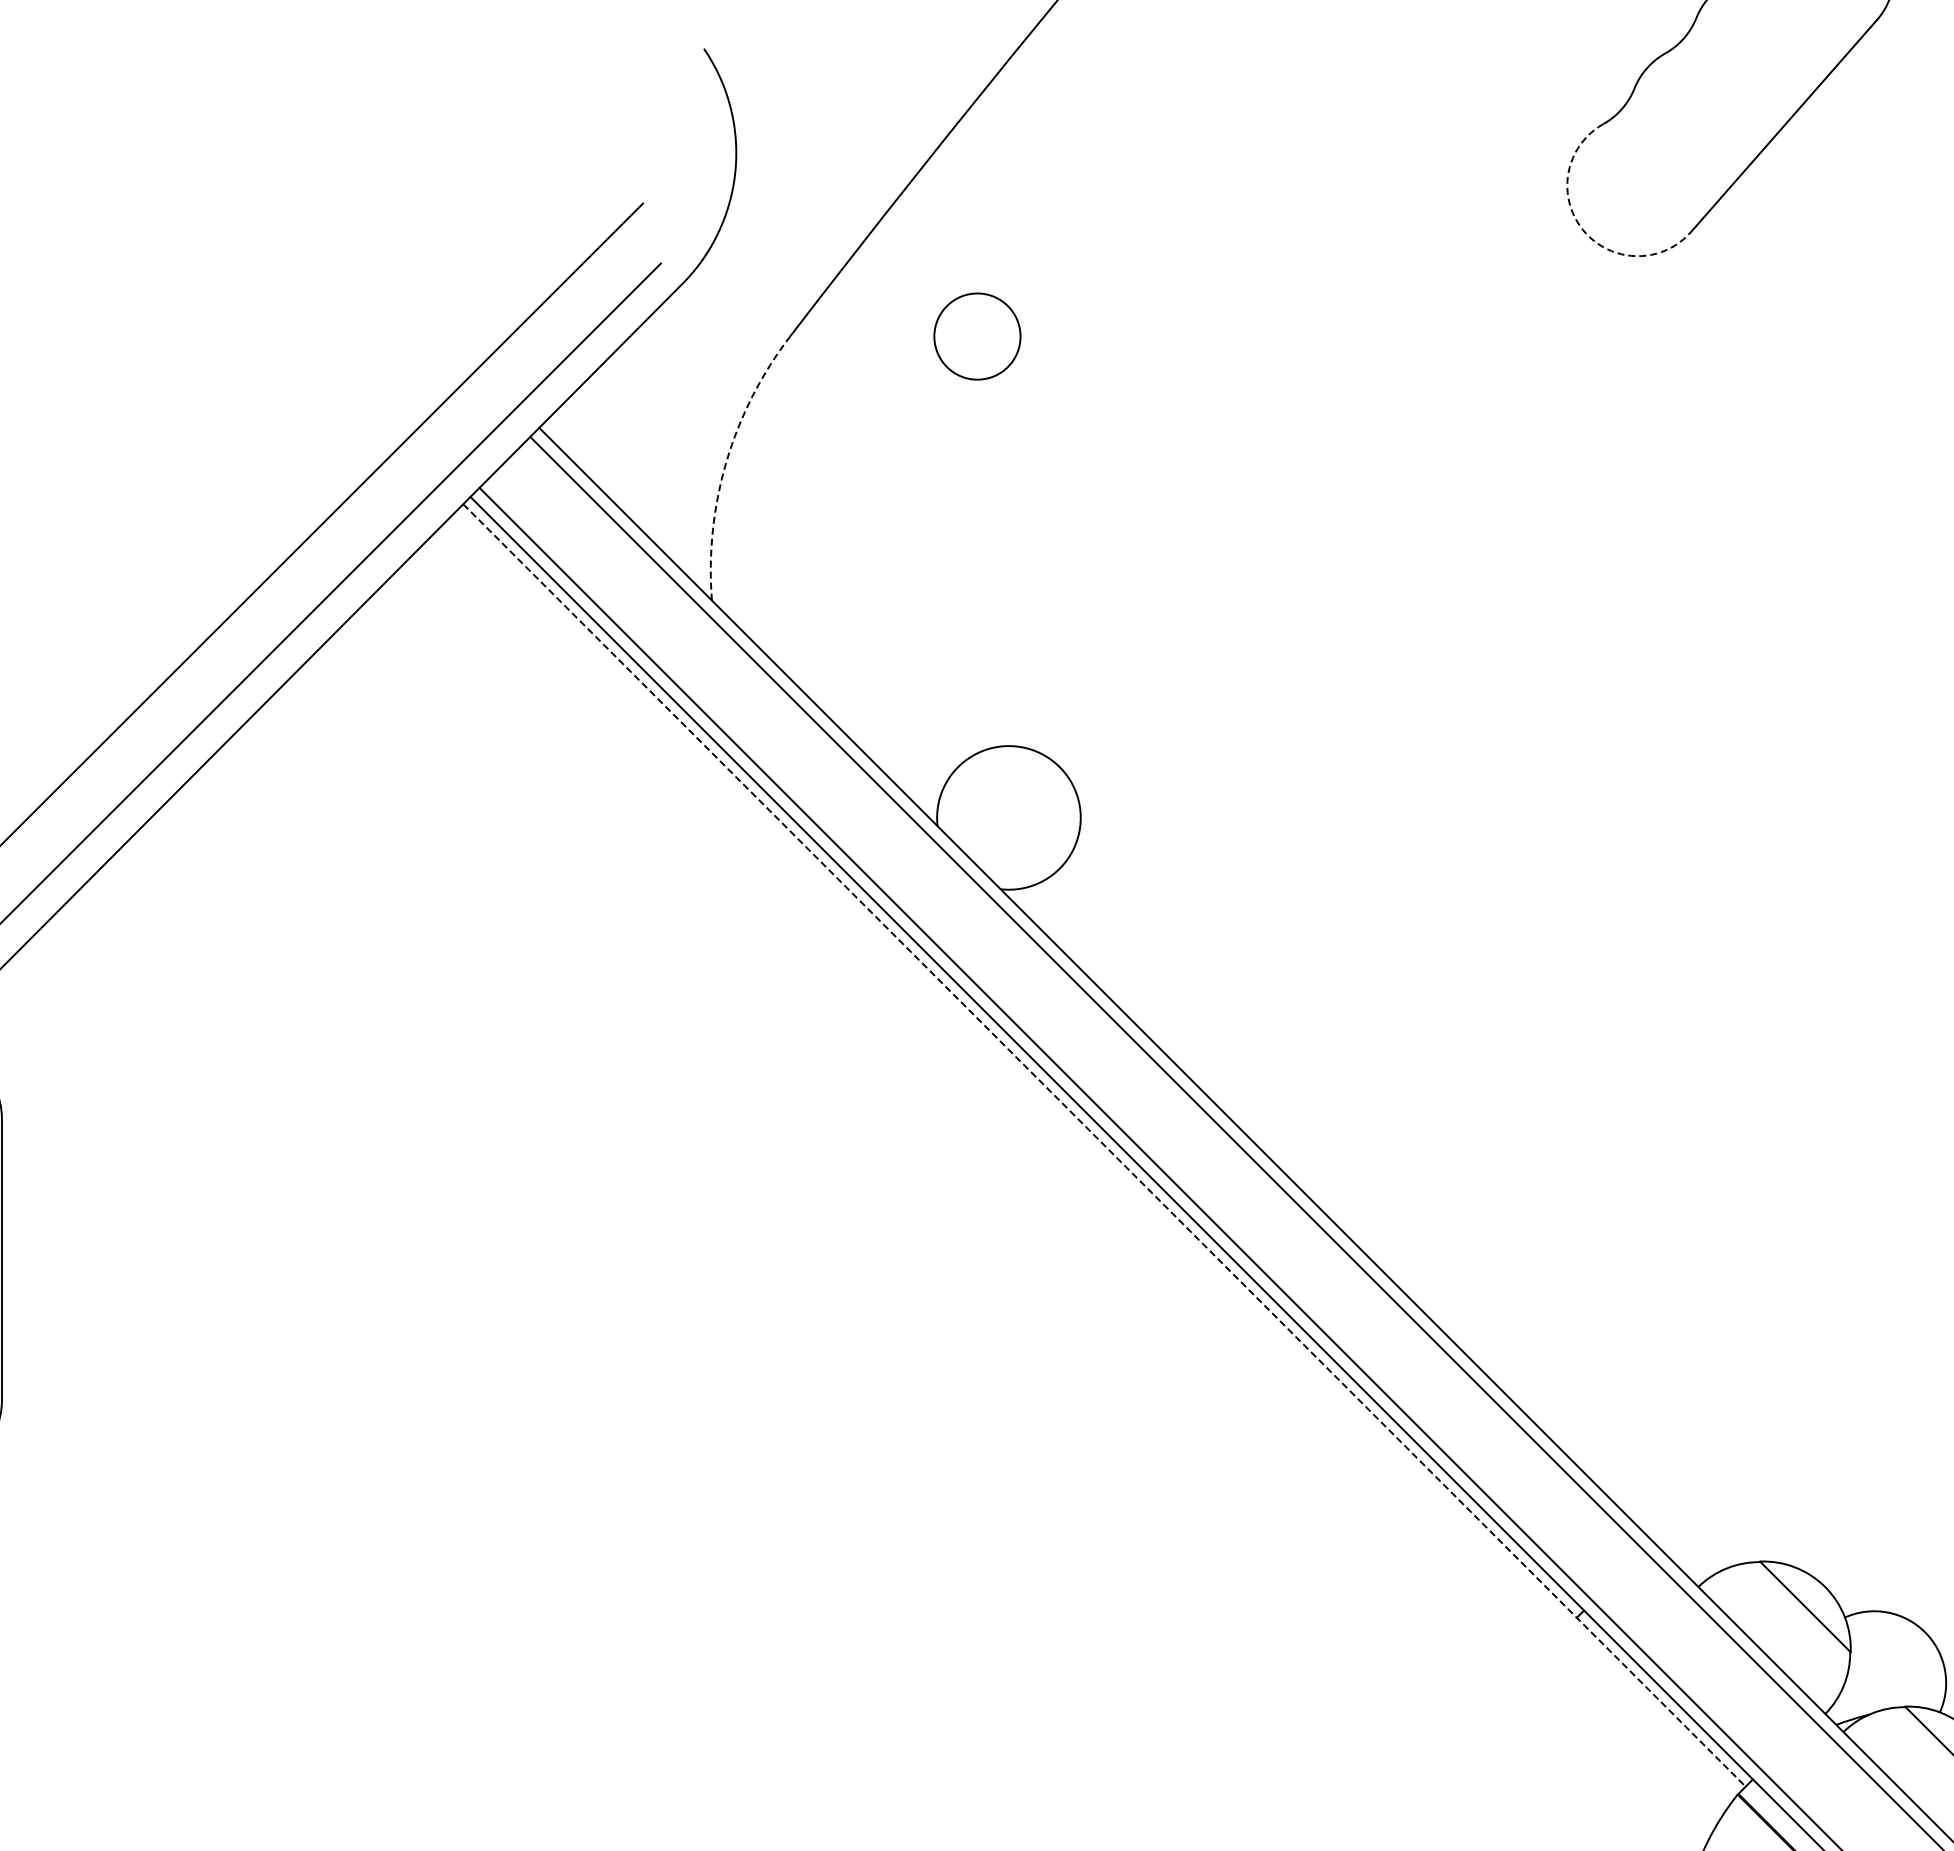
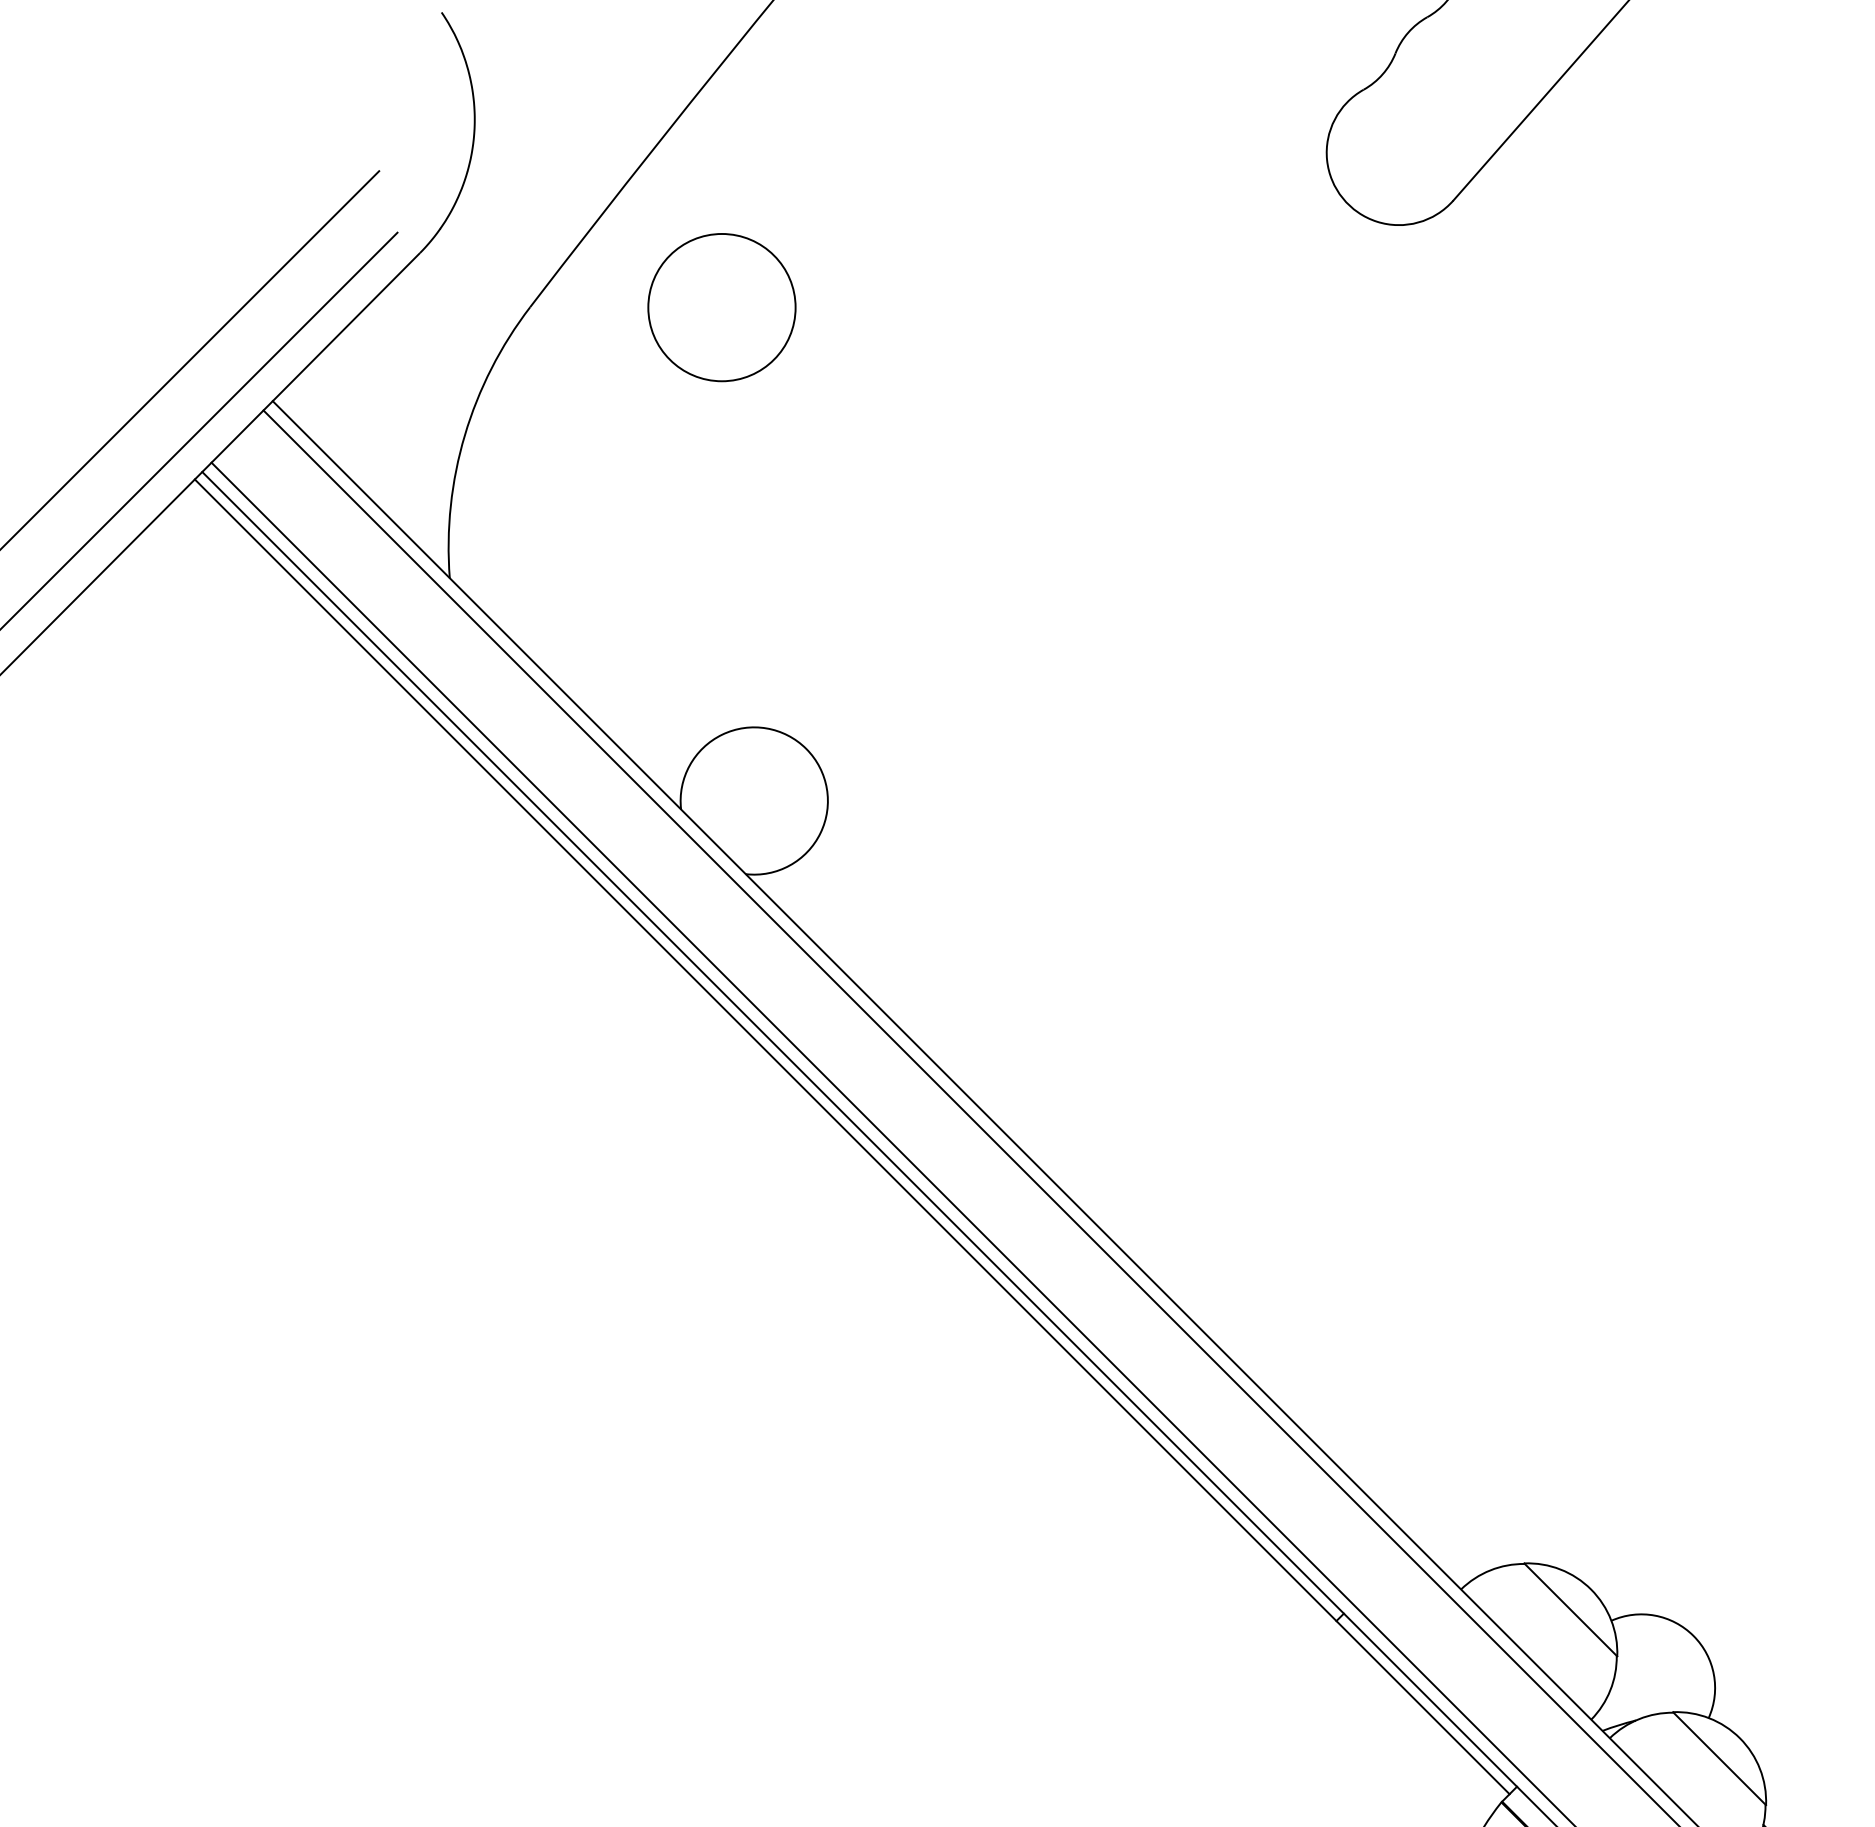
arc: (1583, 230) -> (1343, 198), dashed -> solid
circle: (977, 336) -> (722, 307), size x1.67
arc: (726, 461) -> (464, 435), dashed -> solid
line: (1104, 1145) -> (852, 1136), dashed -> solid

